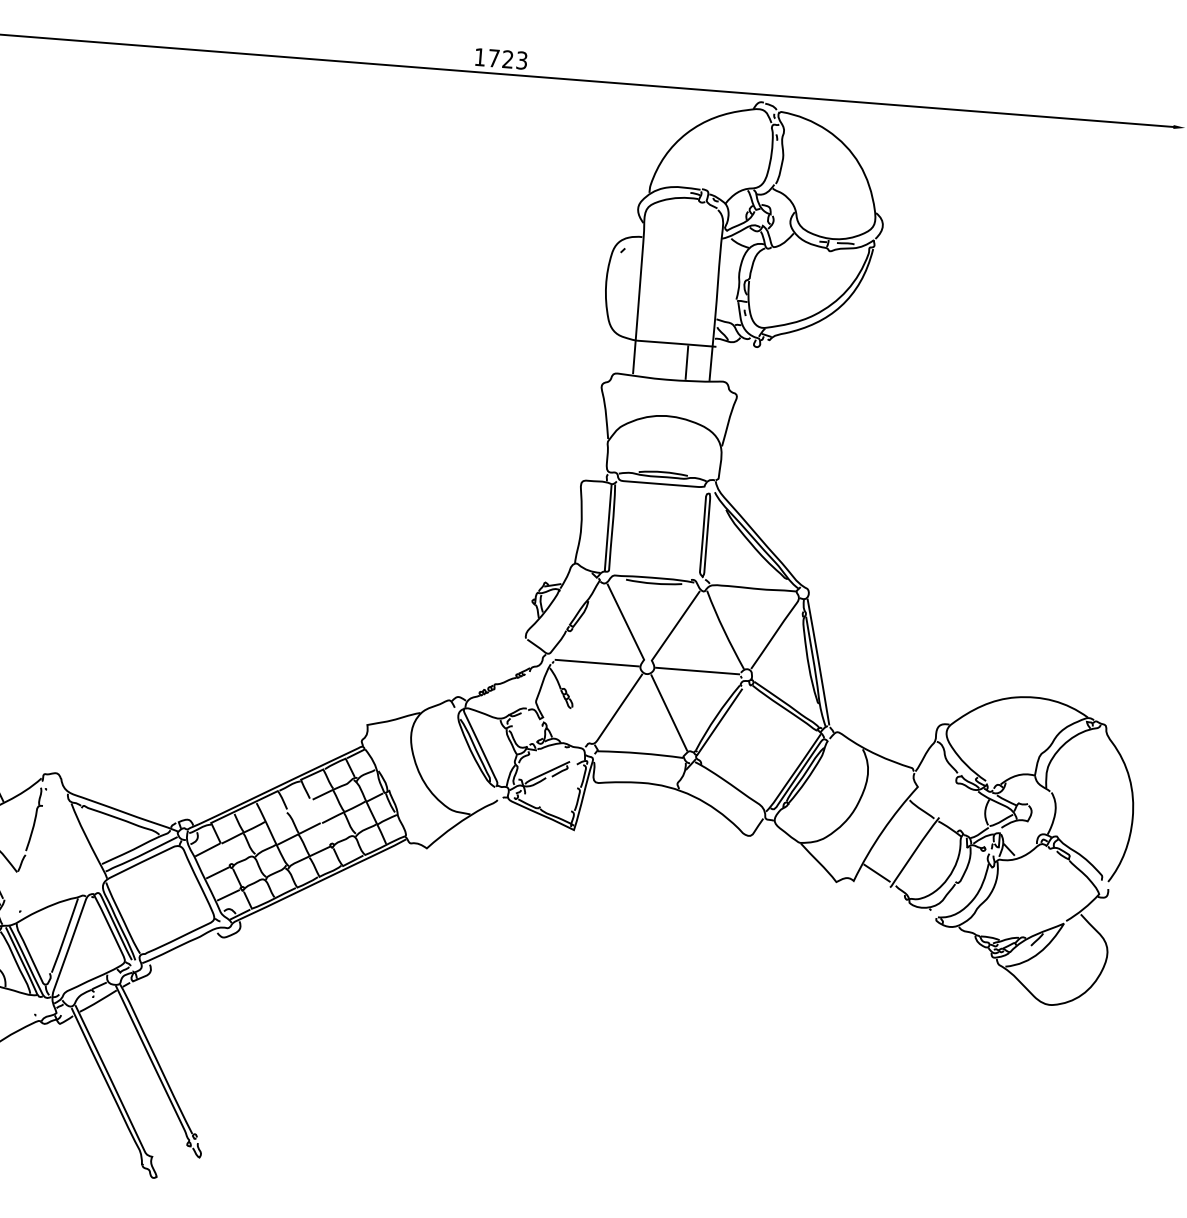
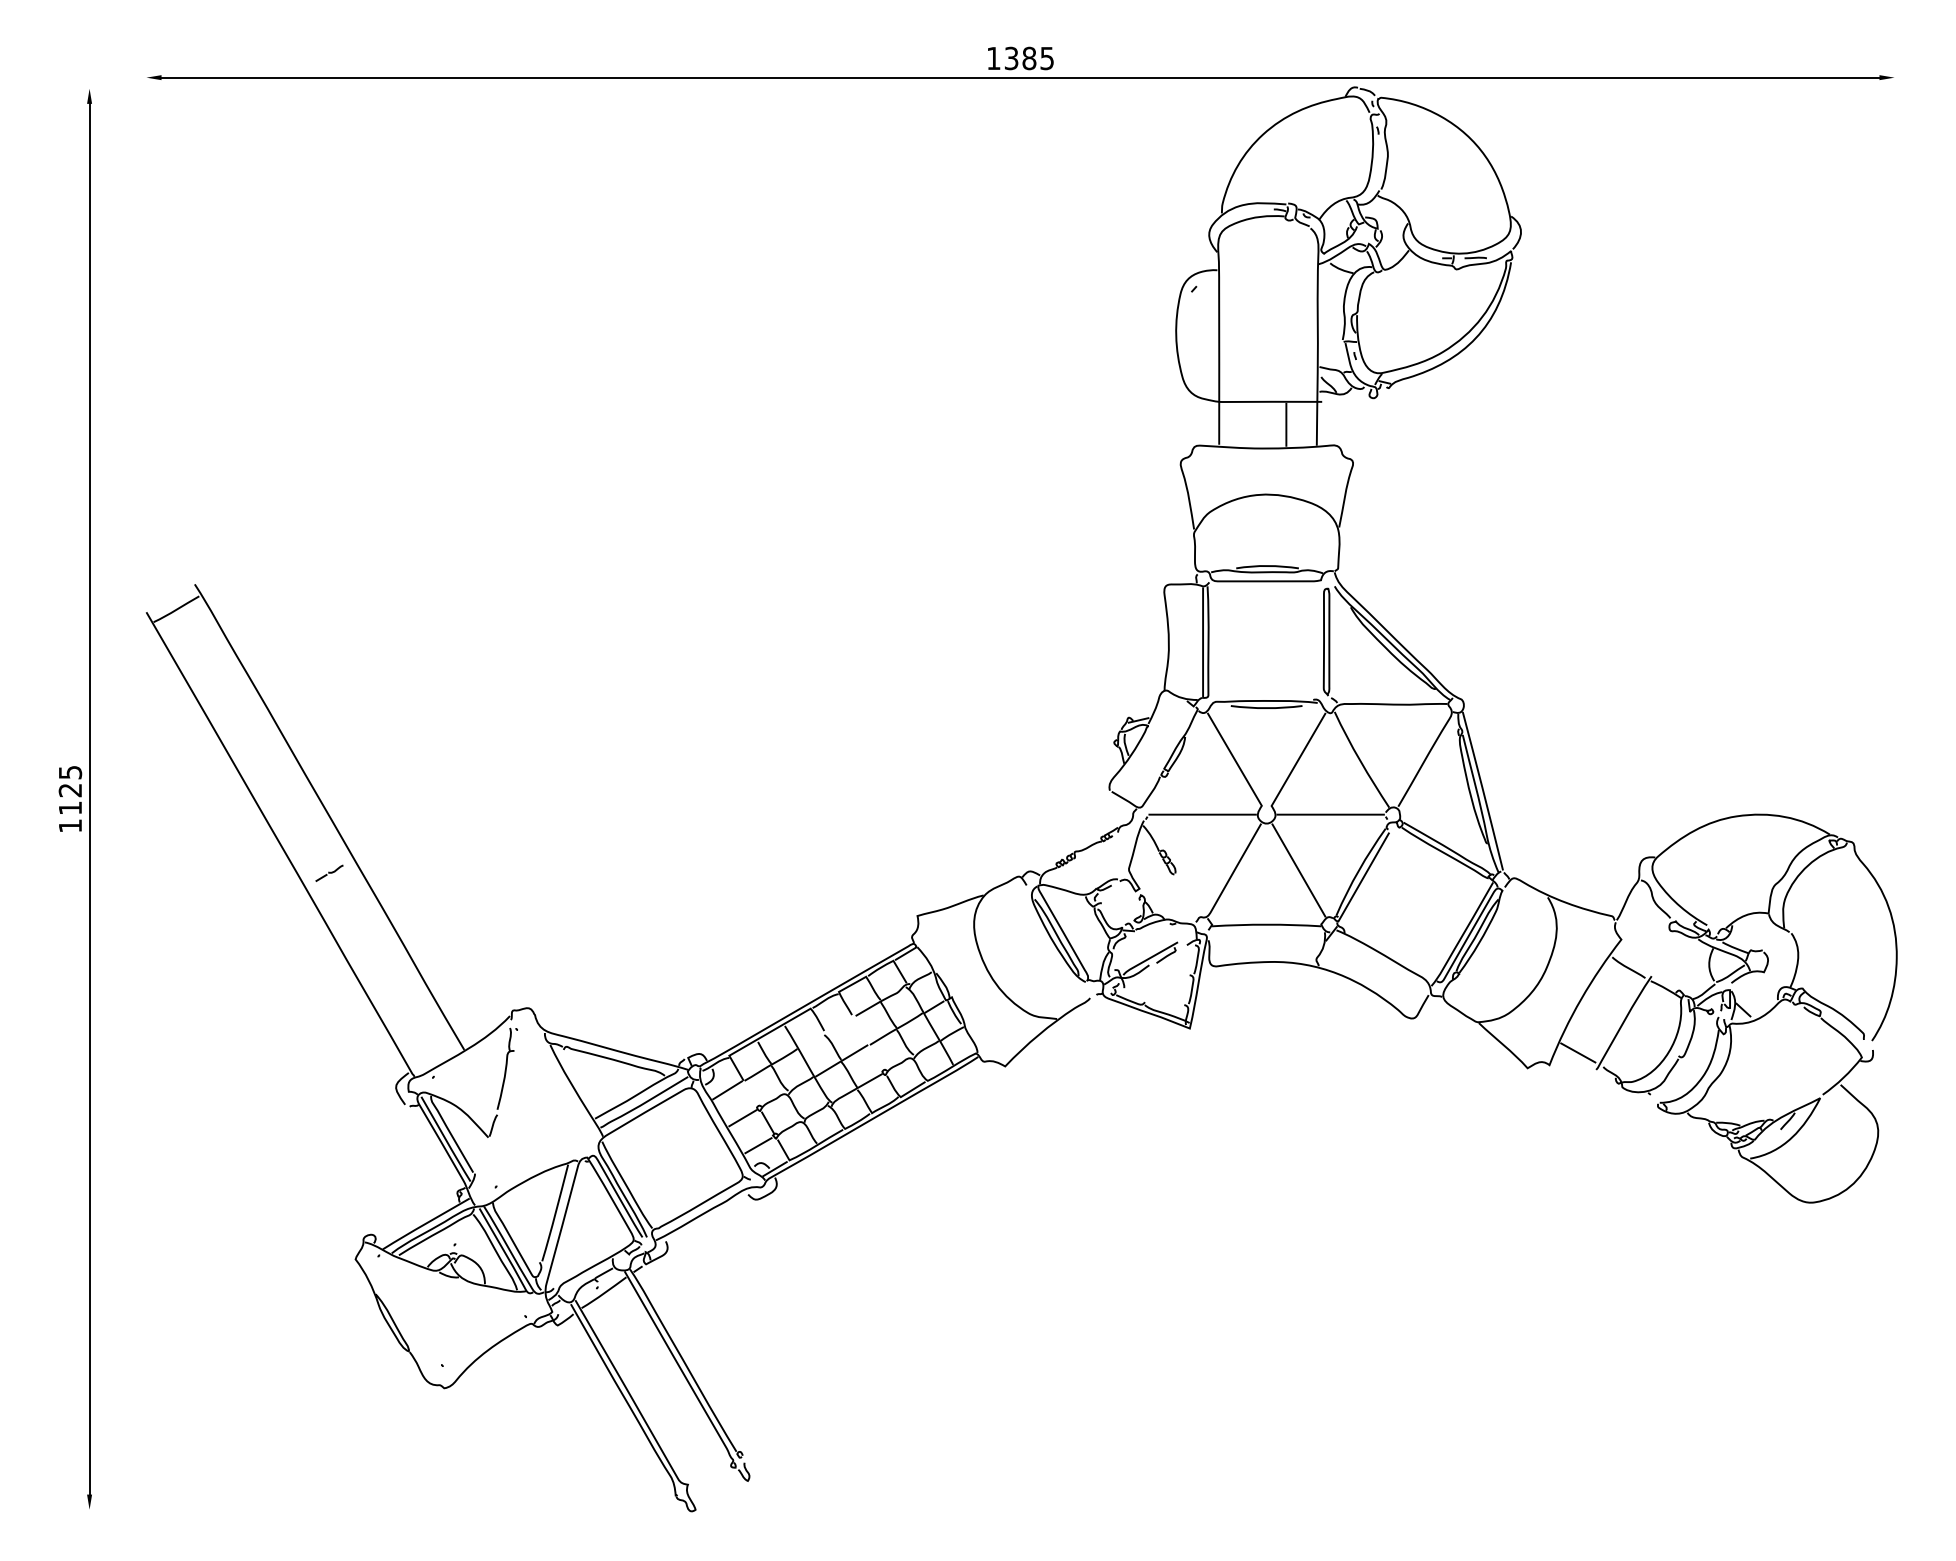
text: (508, 59) -> (1029, 58), 1723 -> 1385

